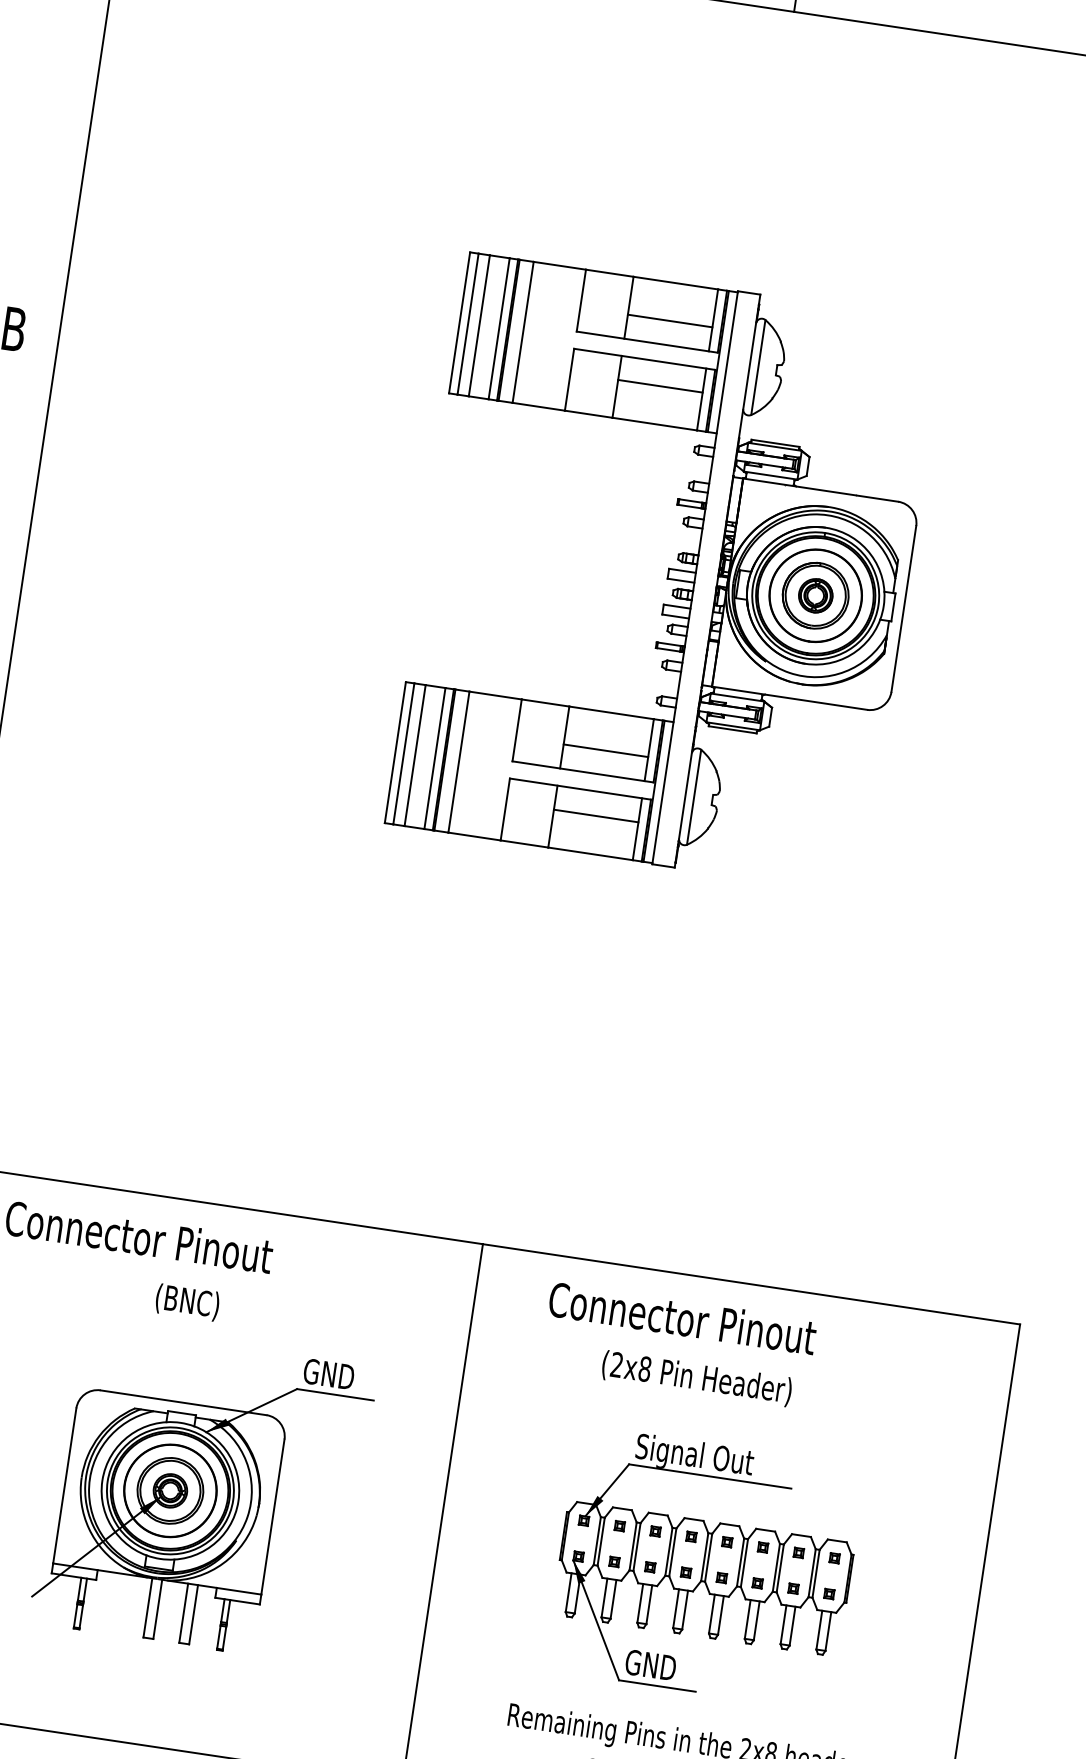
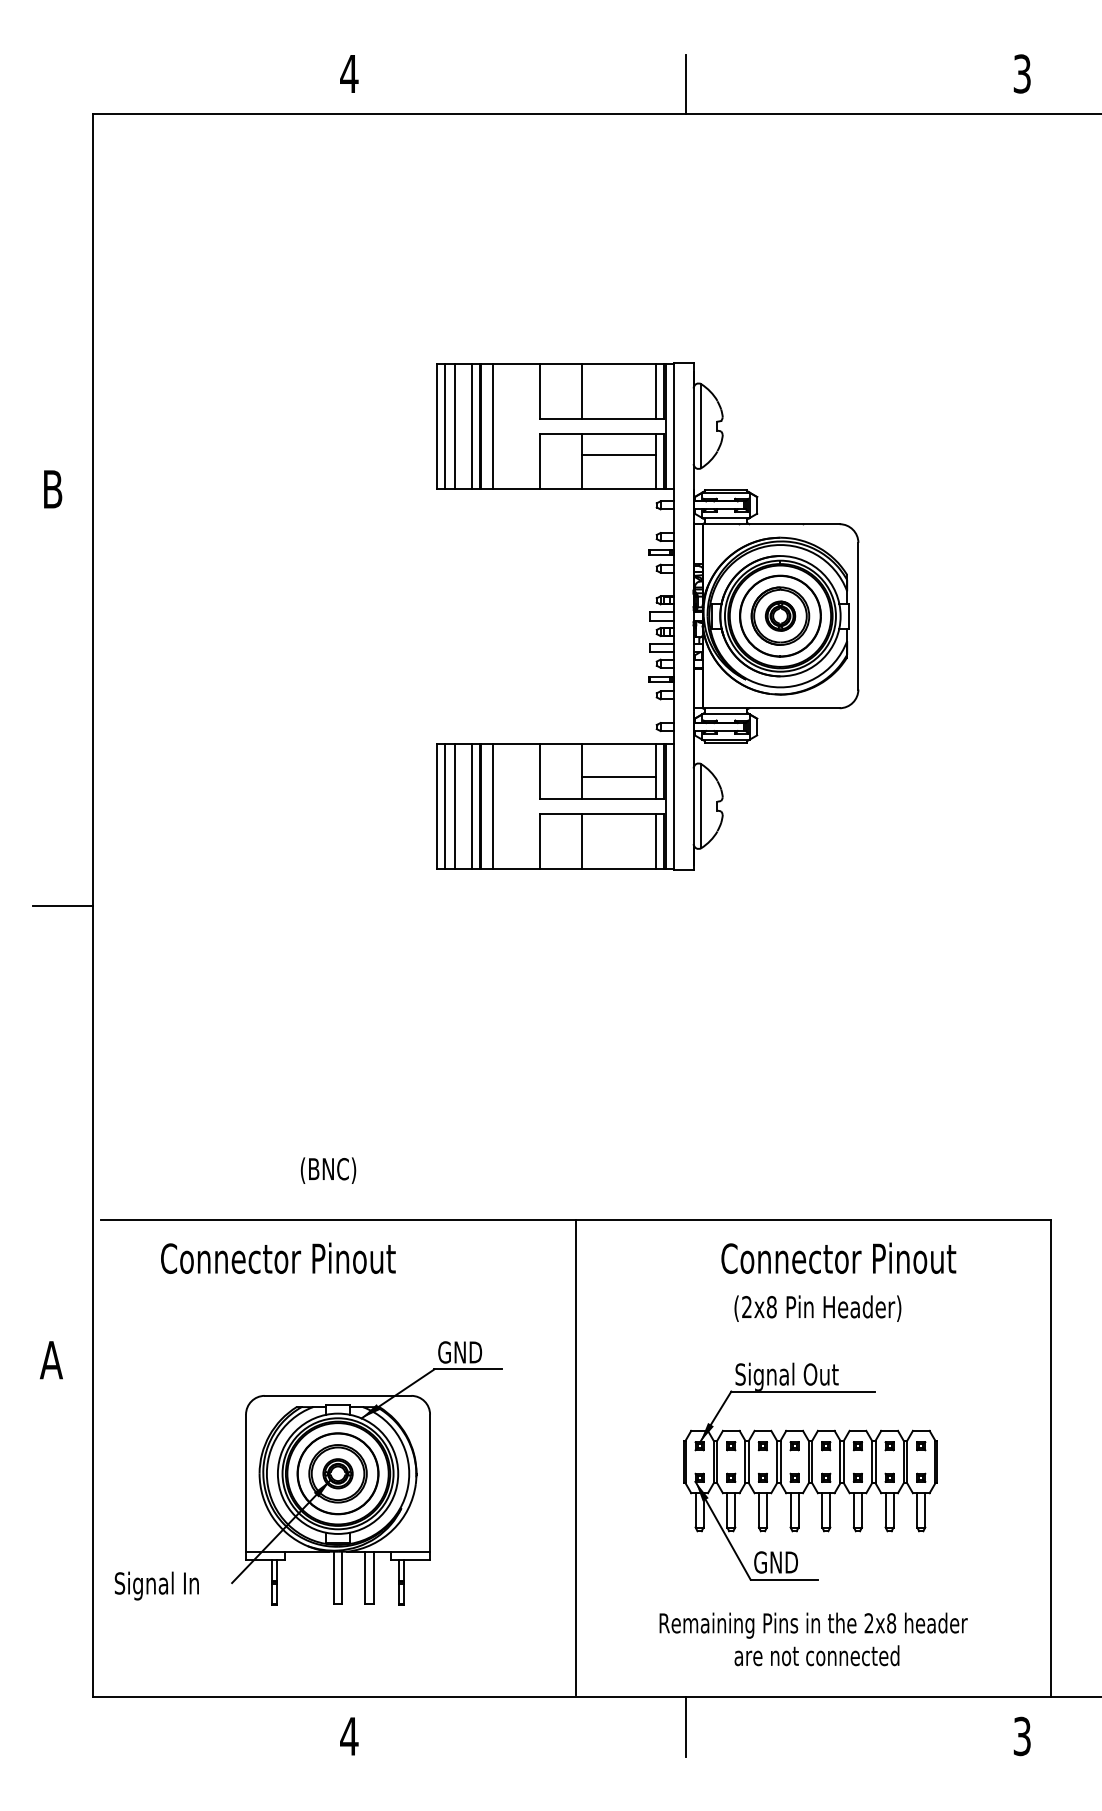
line: (669, 321) -> (618, 397), removed
line: (595, 816) -> (618, 835), removed
text: (187, 1302) -> (328, 1170), moved
text: (682, 1317) -> (838, 1257), moved
text: (696, 1378) -> (817, 1308), moved

